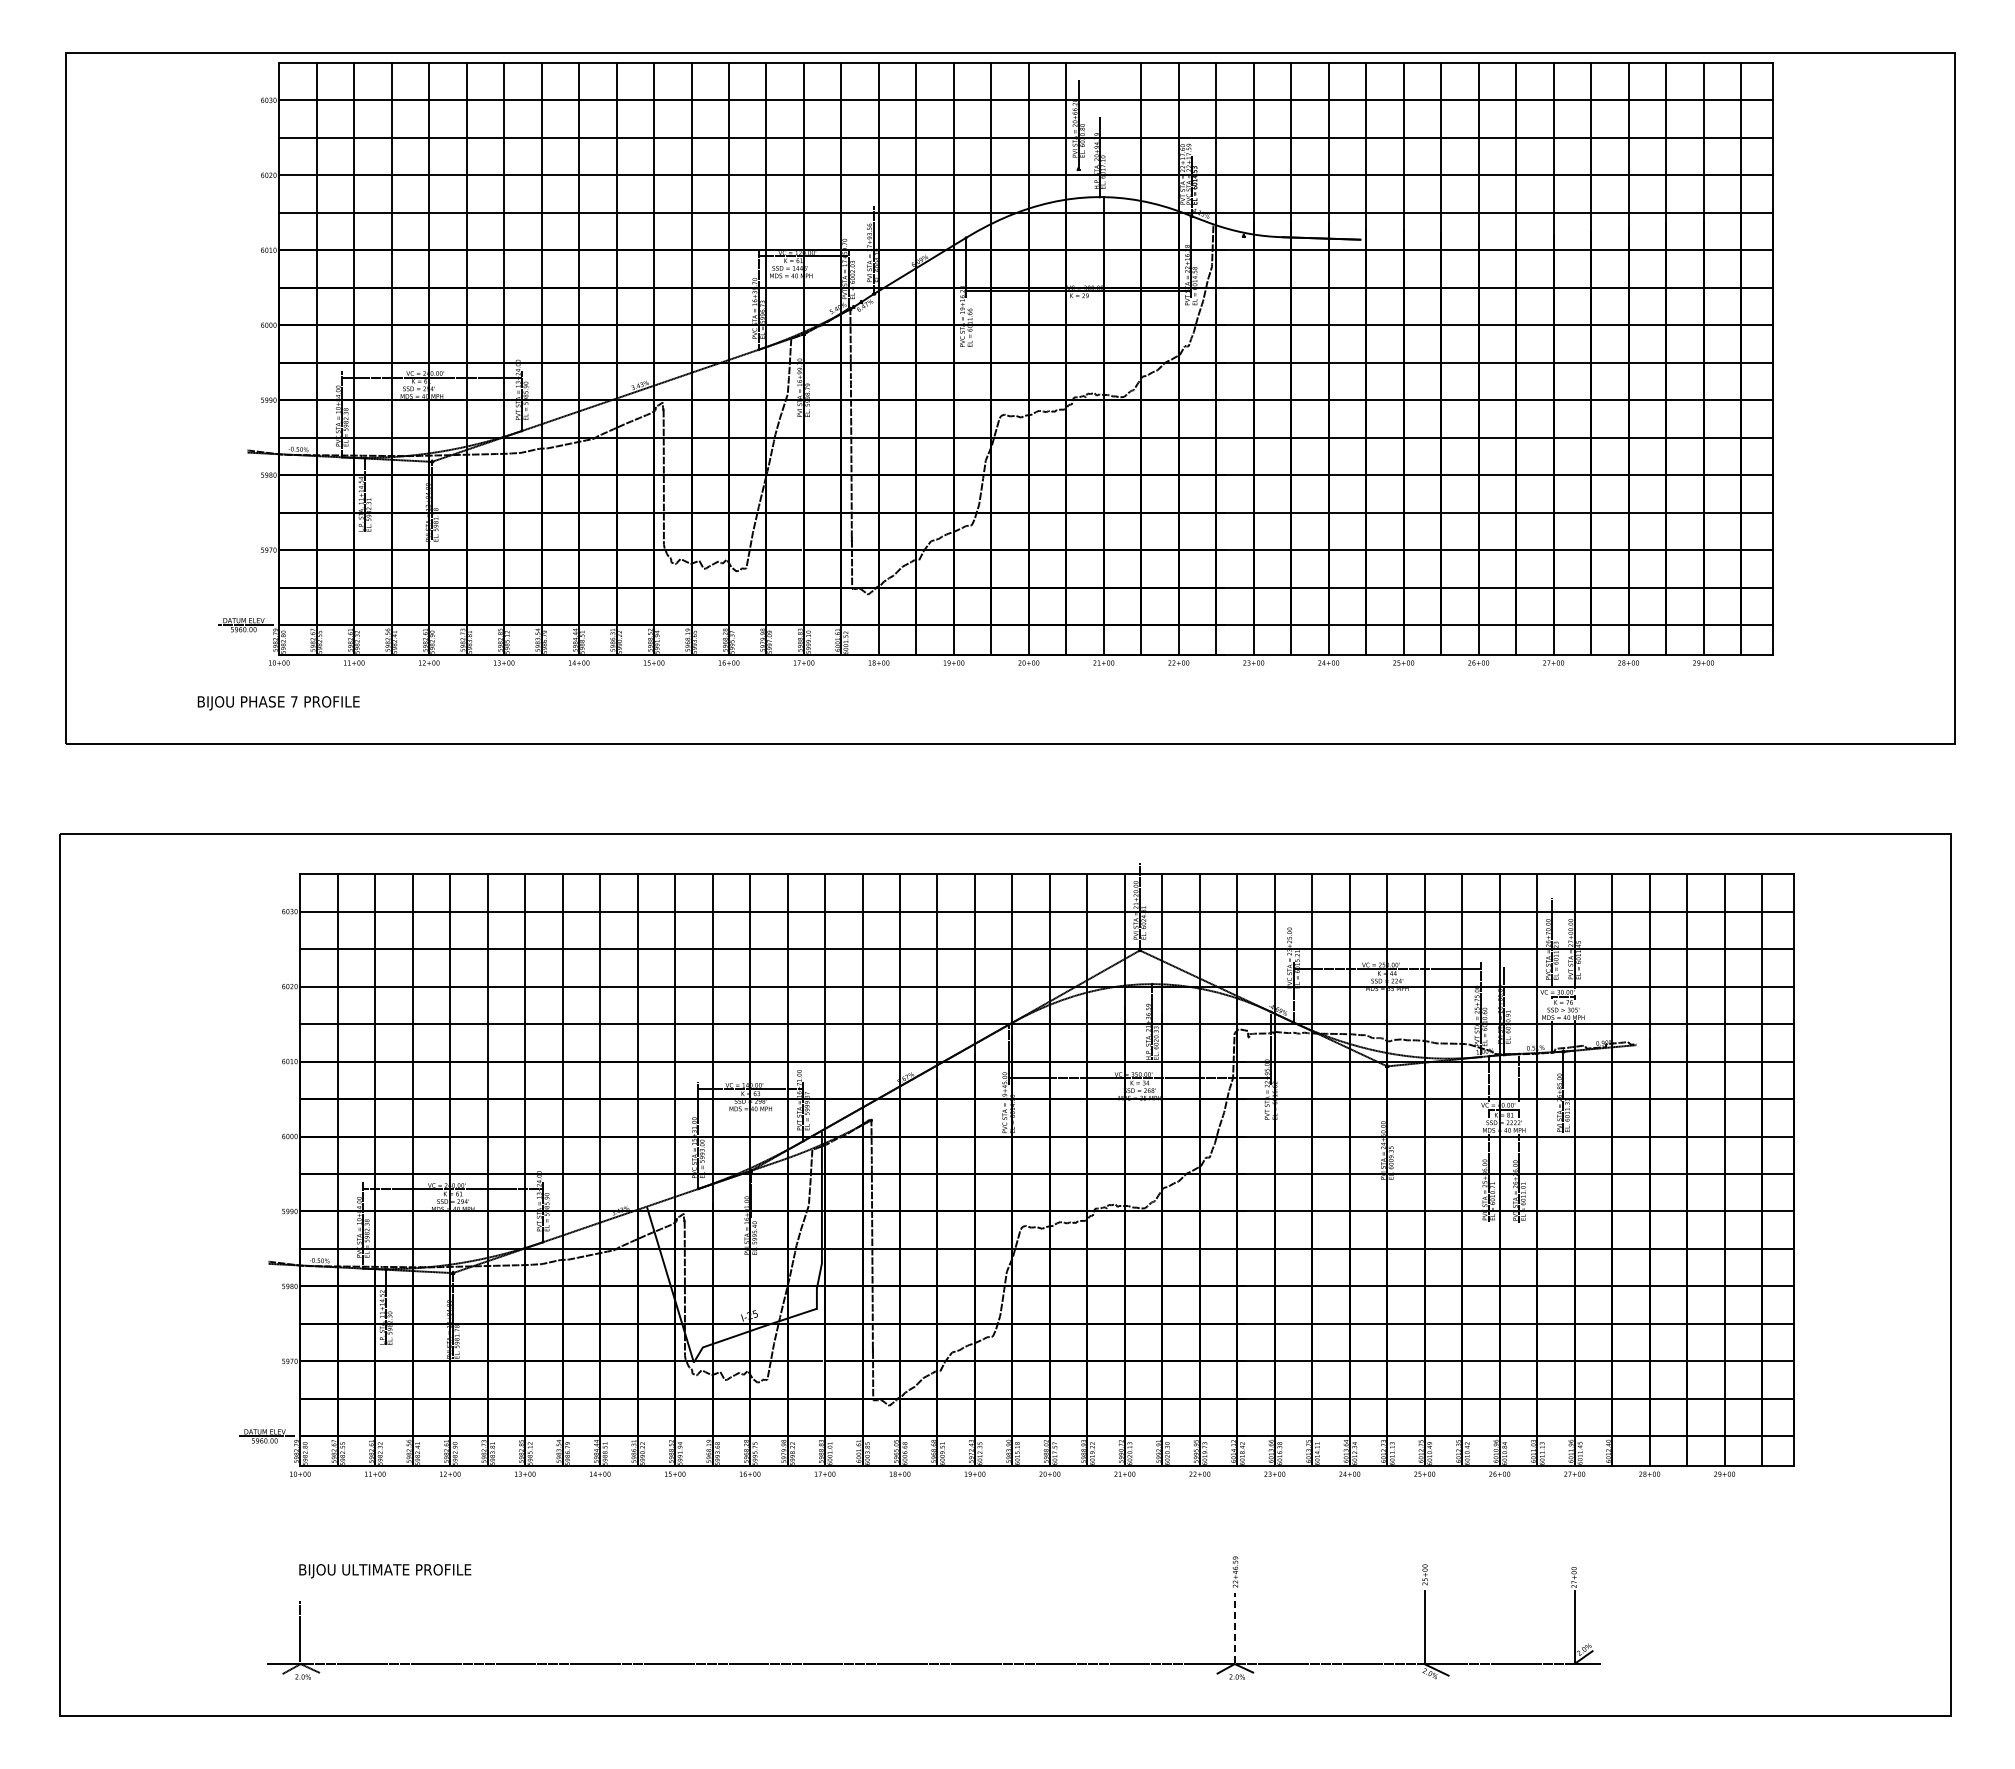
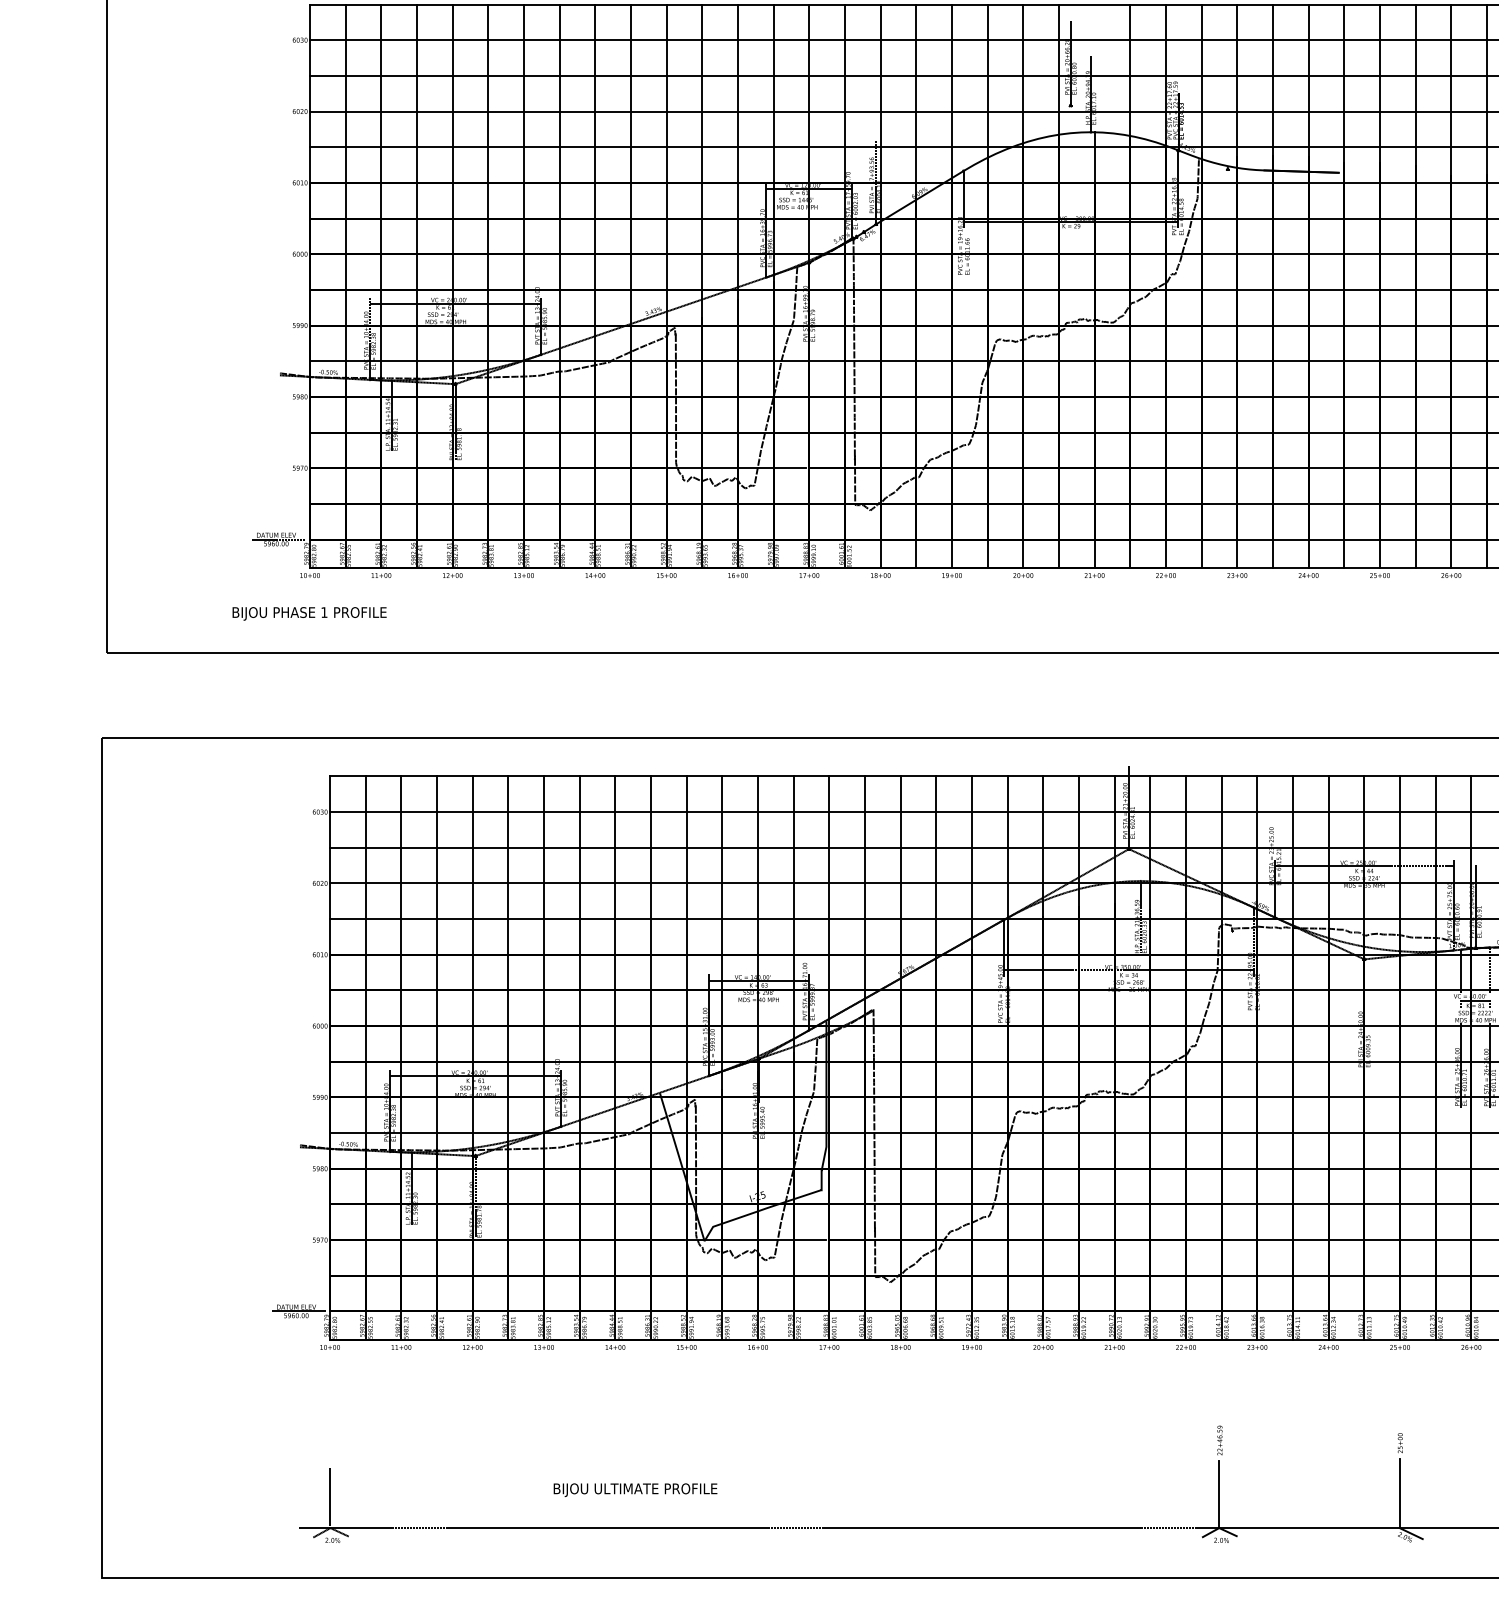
text: (294, 701) -> (324, 612), 7 -> 1
text: (385, 1571) -> (635, 1490), moved
line: (1234, 1628) -> (1218, 1494), dashed -> solid

